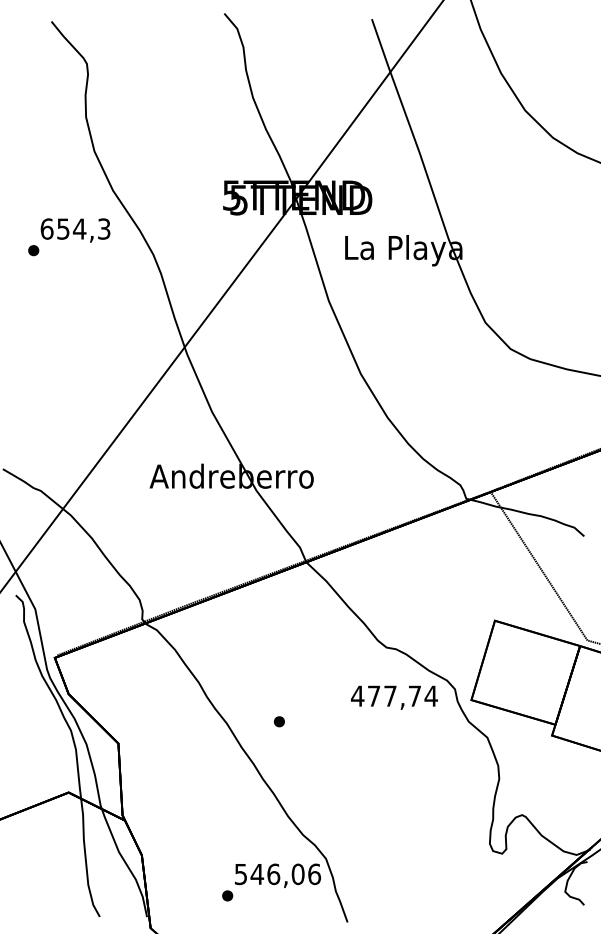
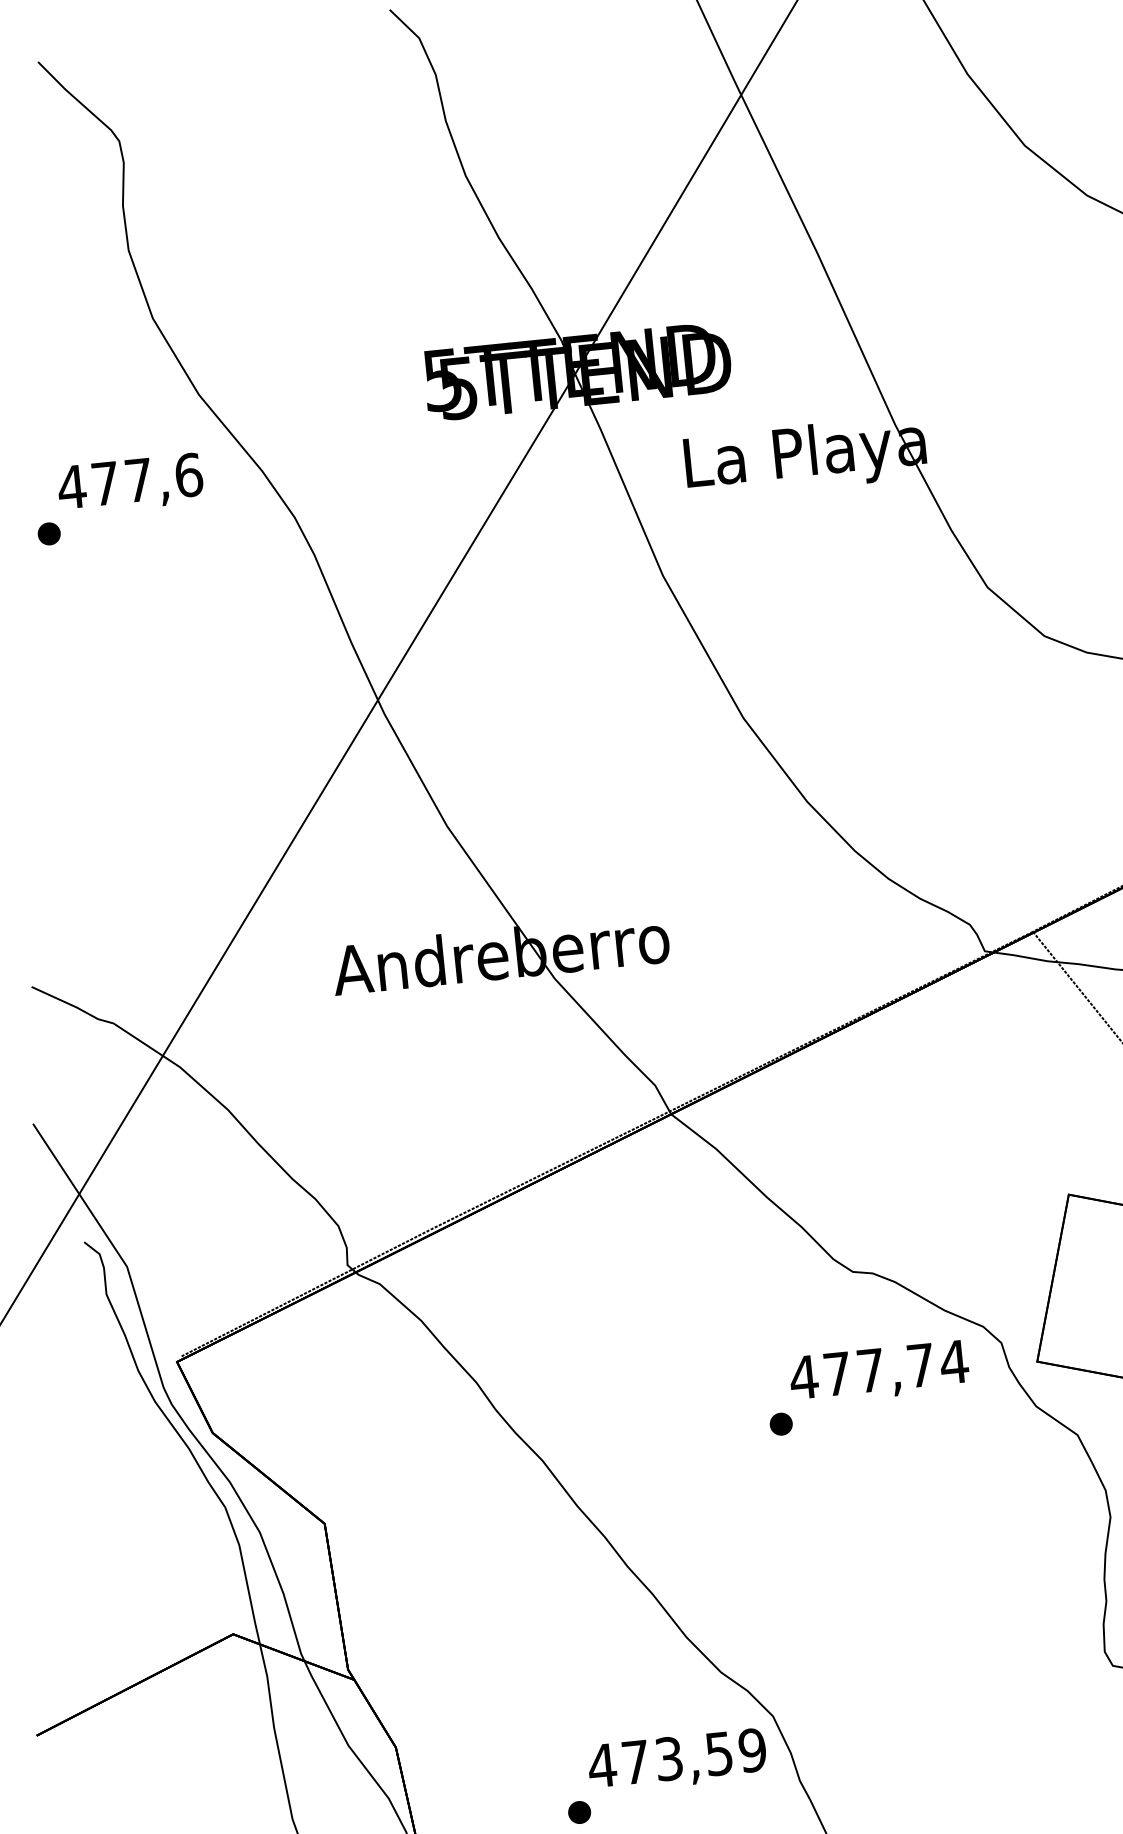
text: (75, 228) -> (130, 479), 654,3 -> 477,6
part: (279, 721) -> (781, 1423), moved
text: (277, 874) -> (677, 1758), 546,06 -> 473,59

